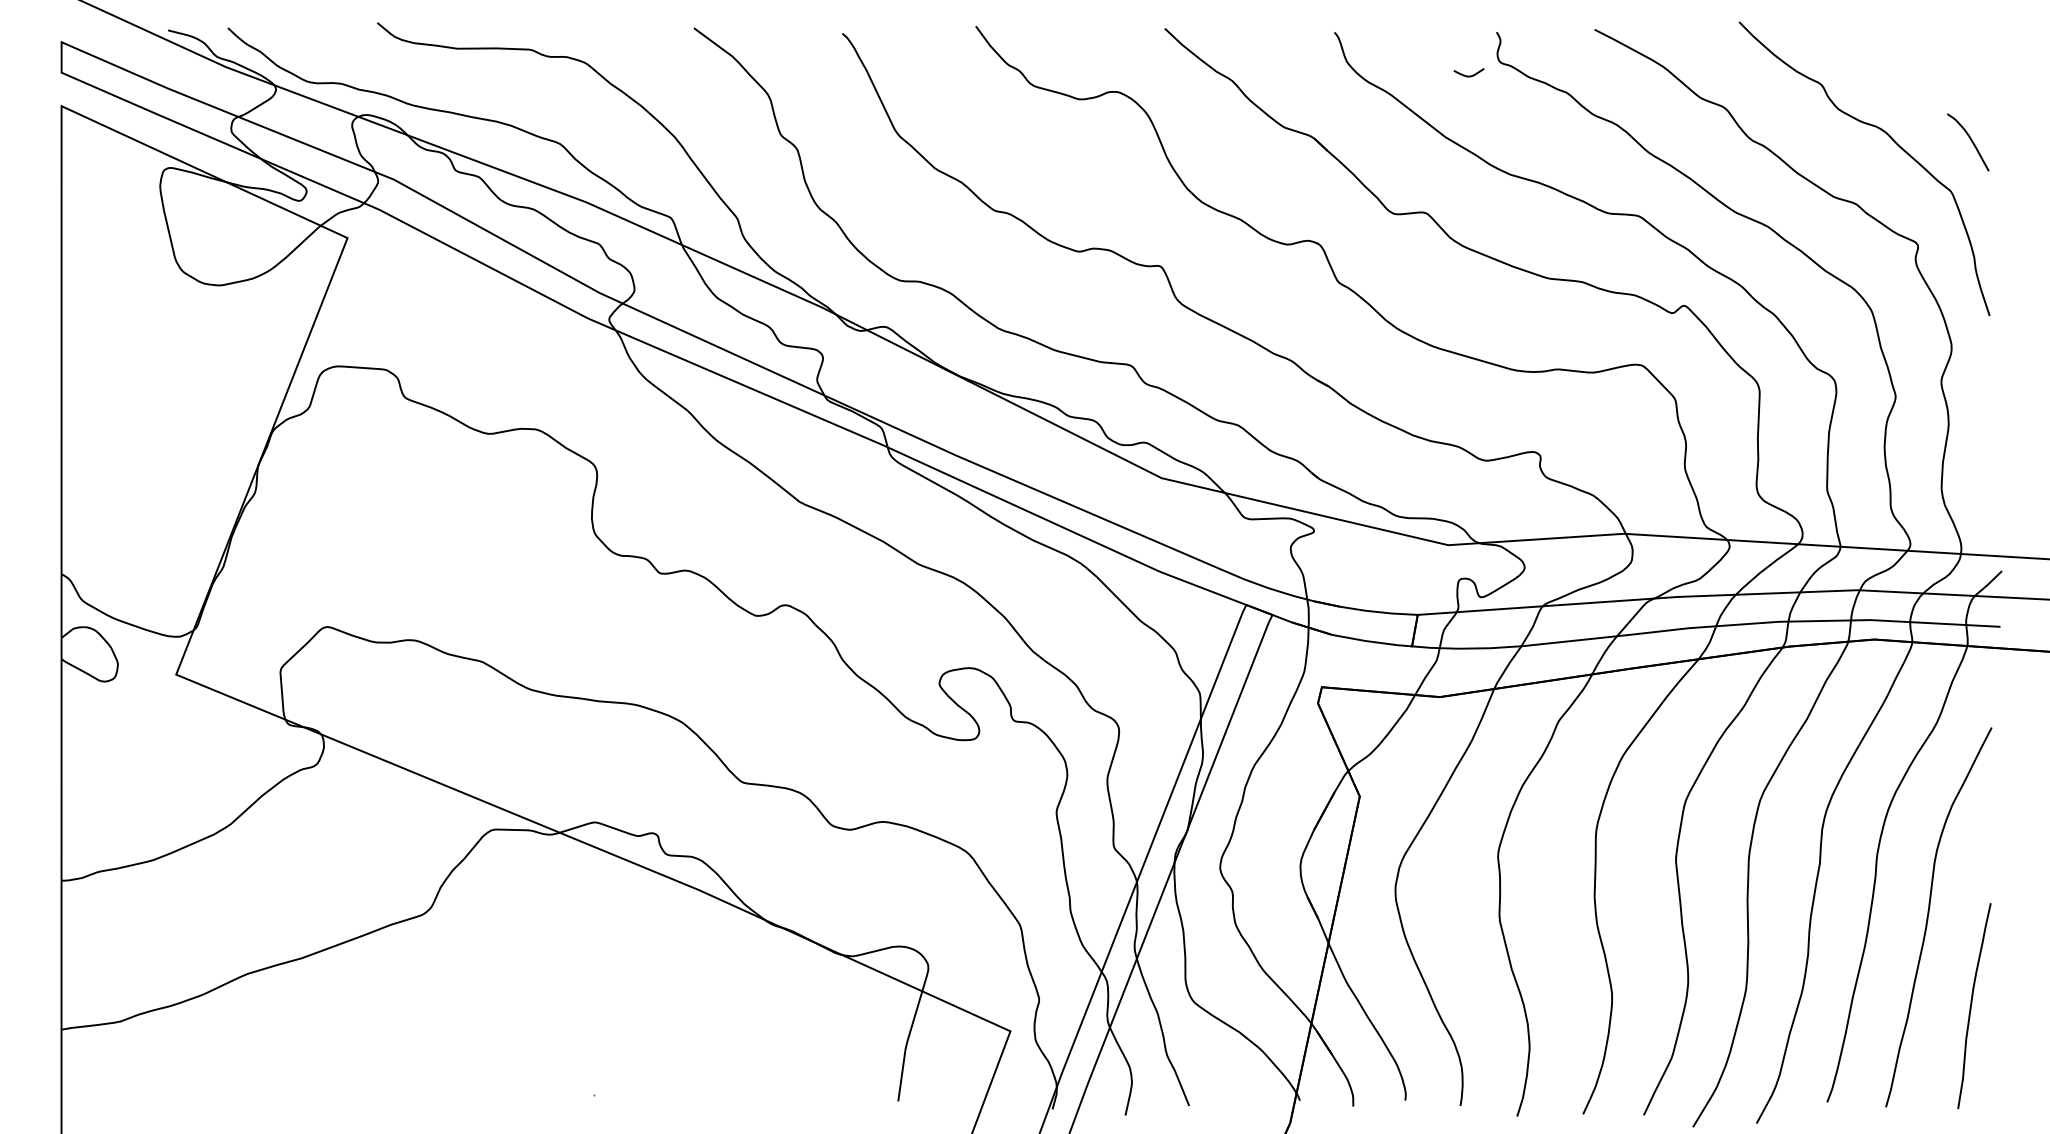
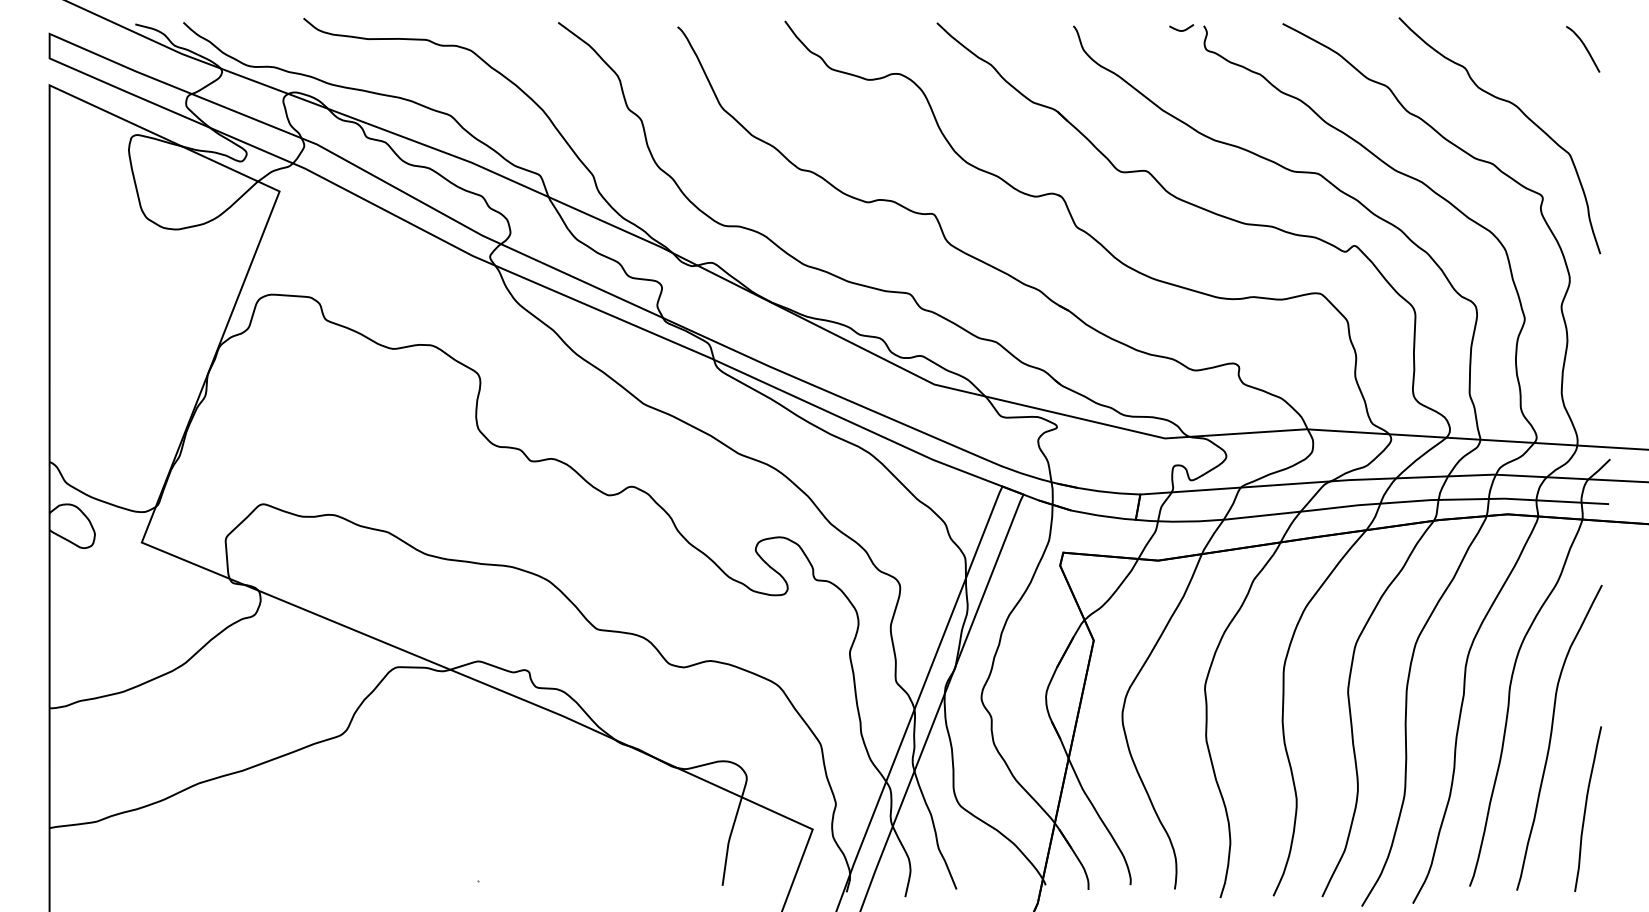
curve: (1468, 75) -> (1181, 30), moved
curve: (1970, 140) -> (1584, 47), moved

